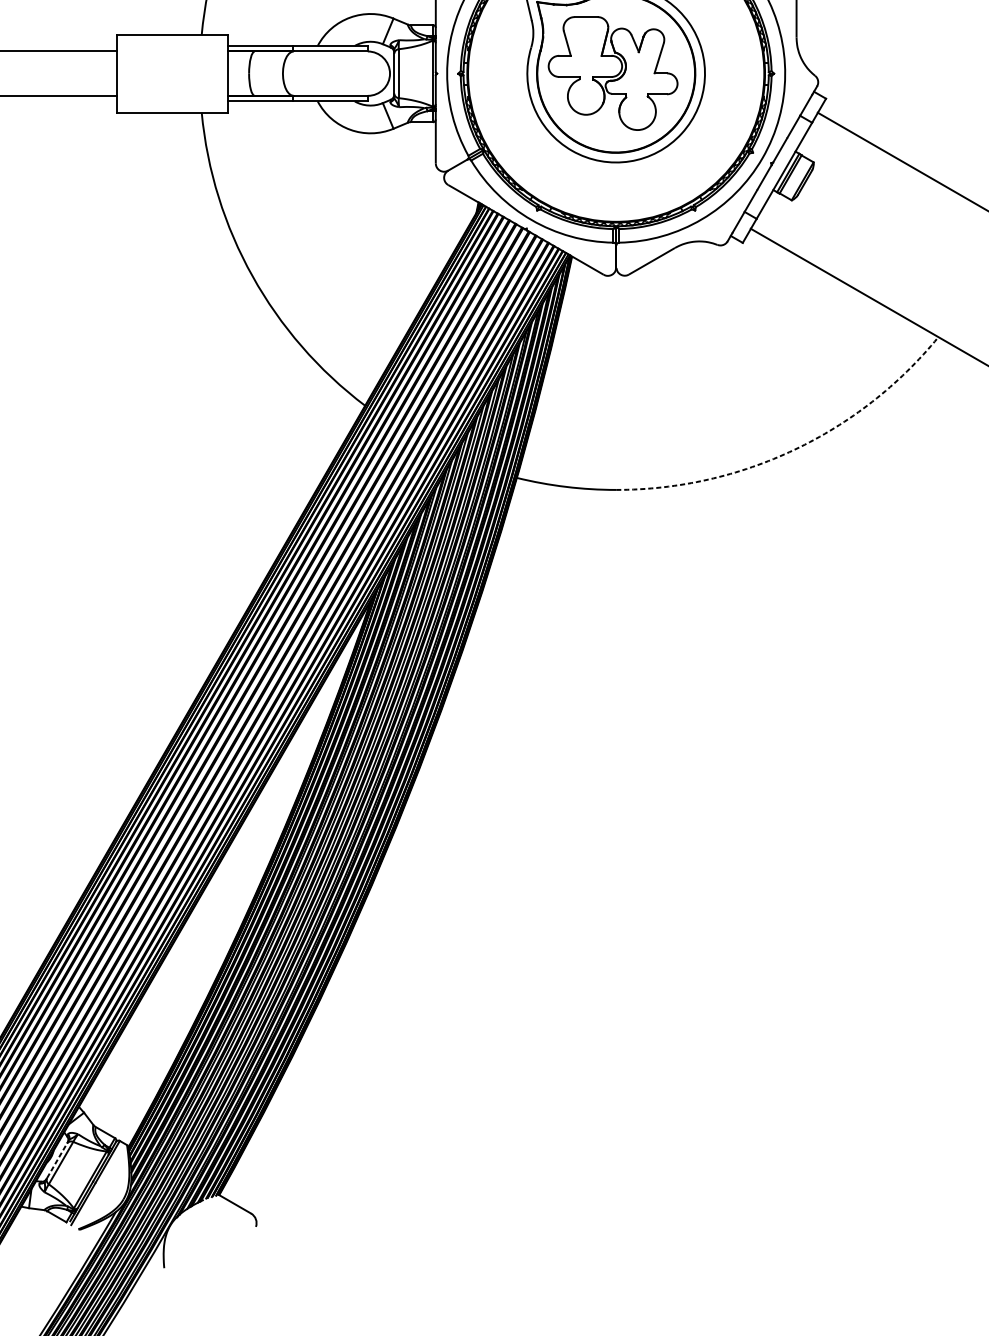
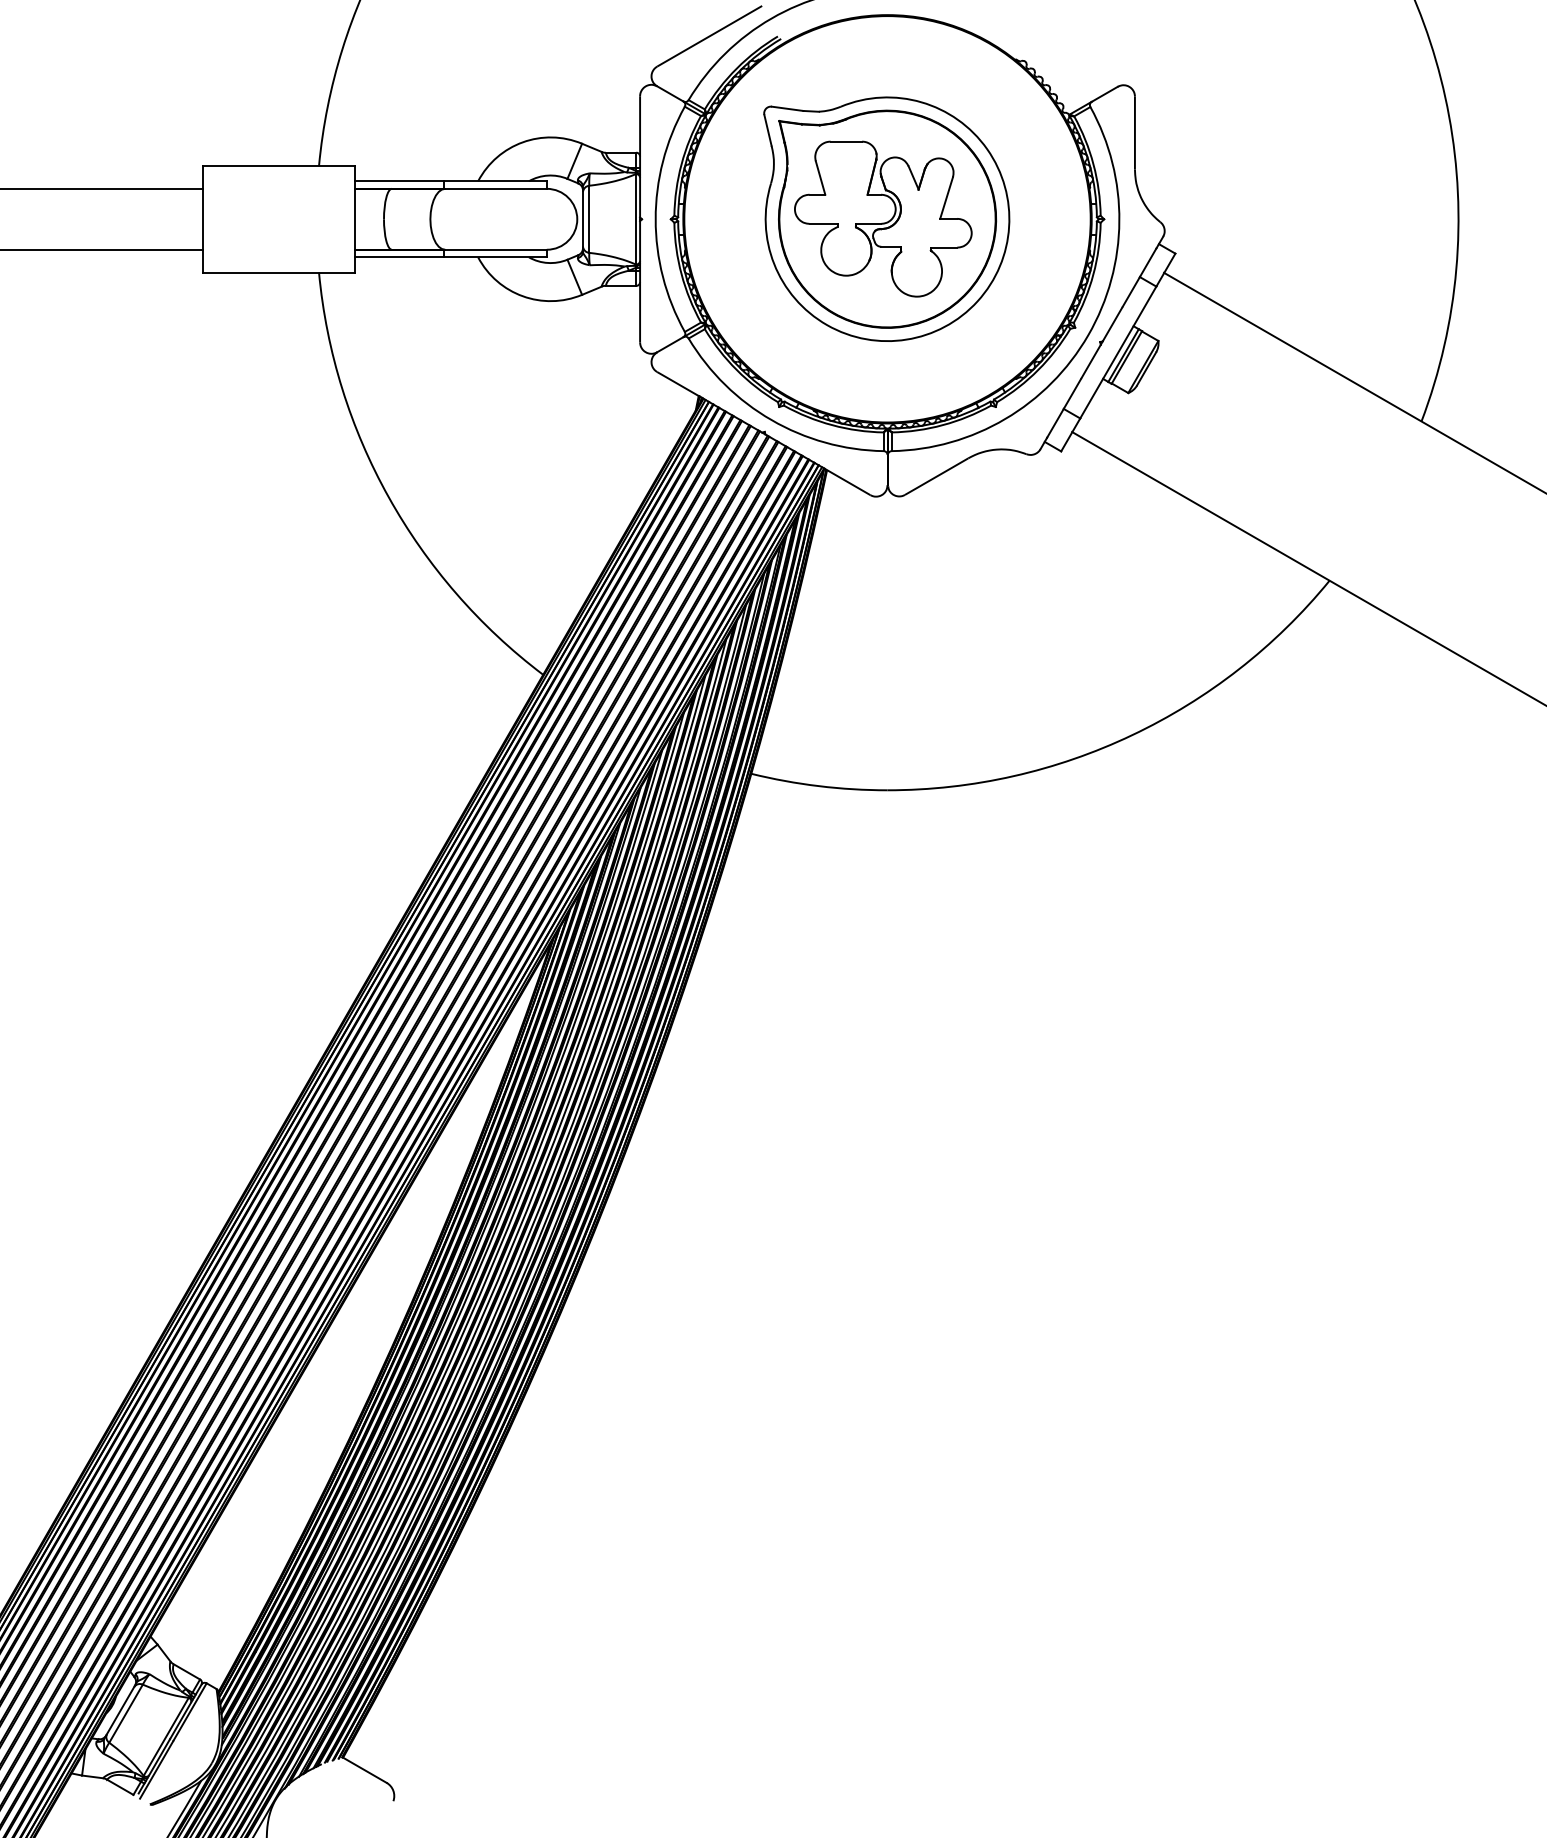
arc: (794, 449) -> (1132, 735), dashed -> solid
line: (57, 1160) -> (120, 1710), dashed -> solid

